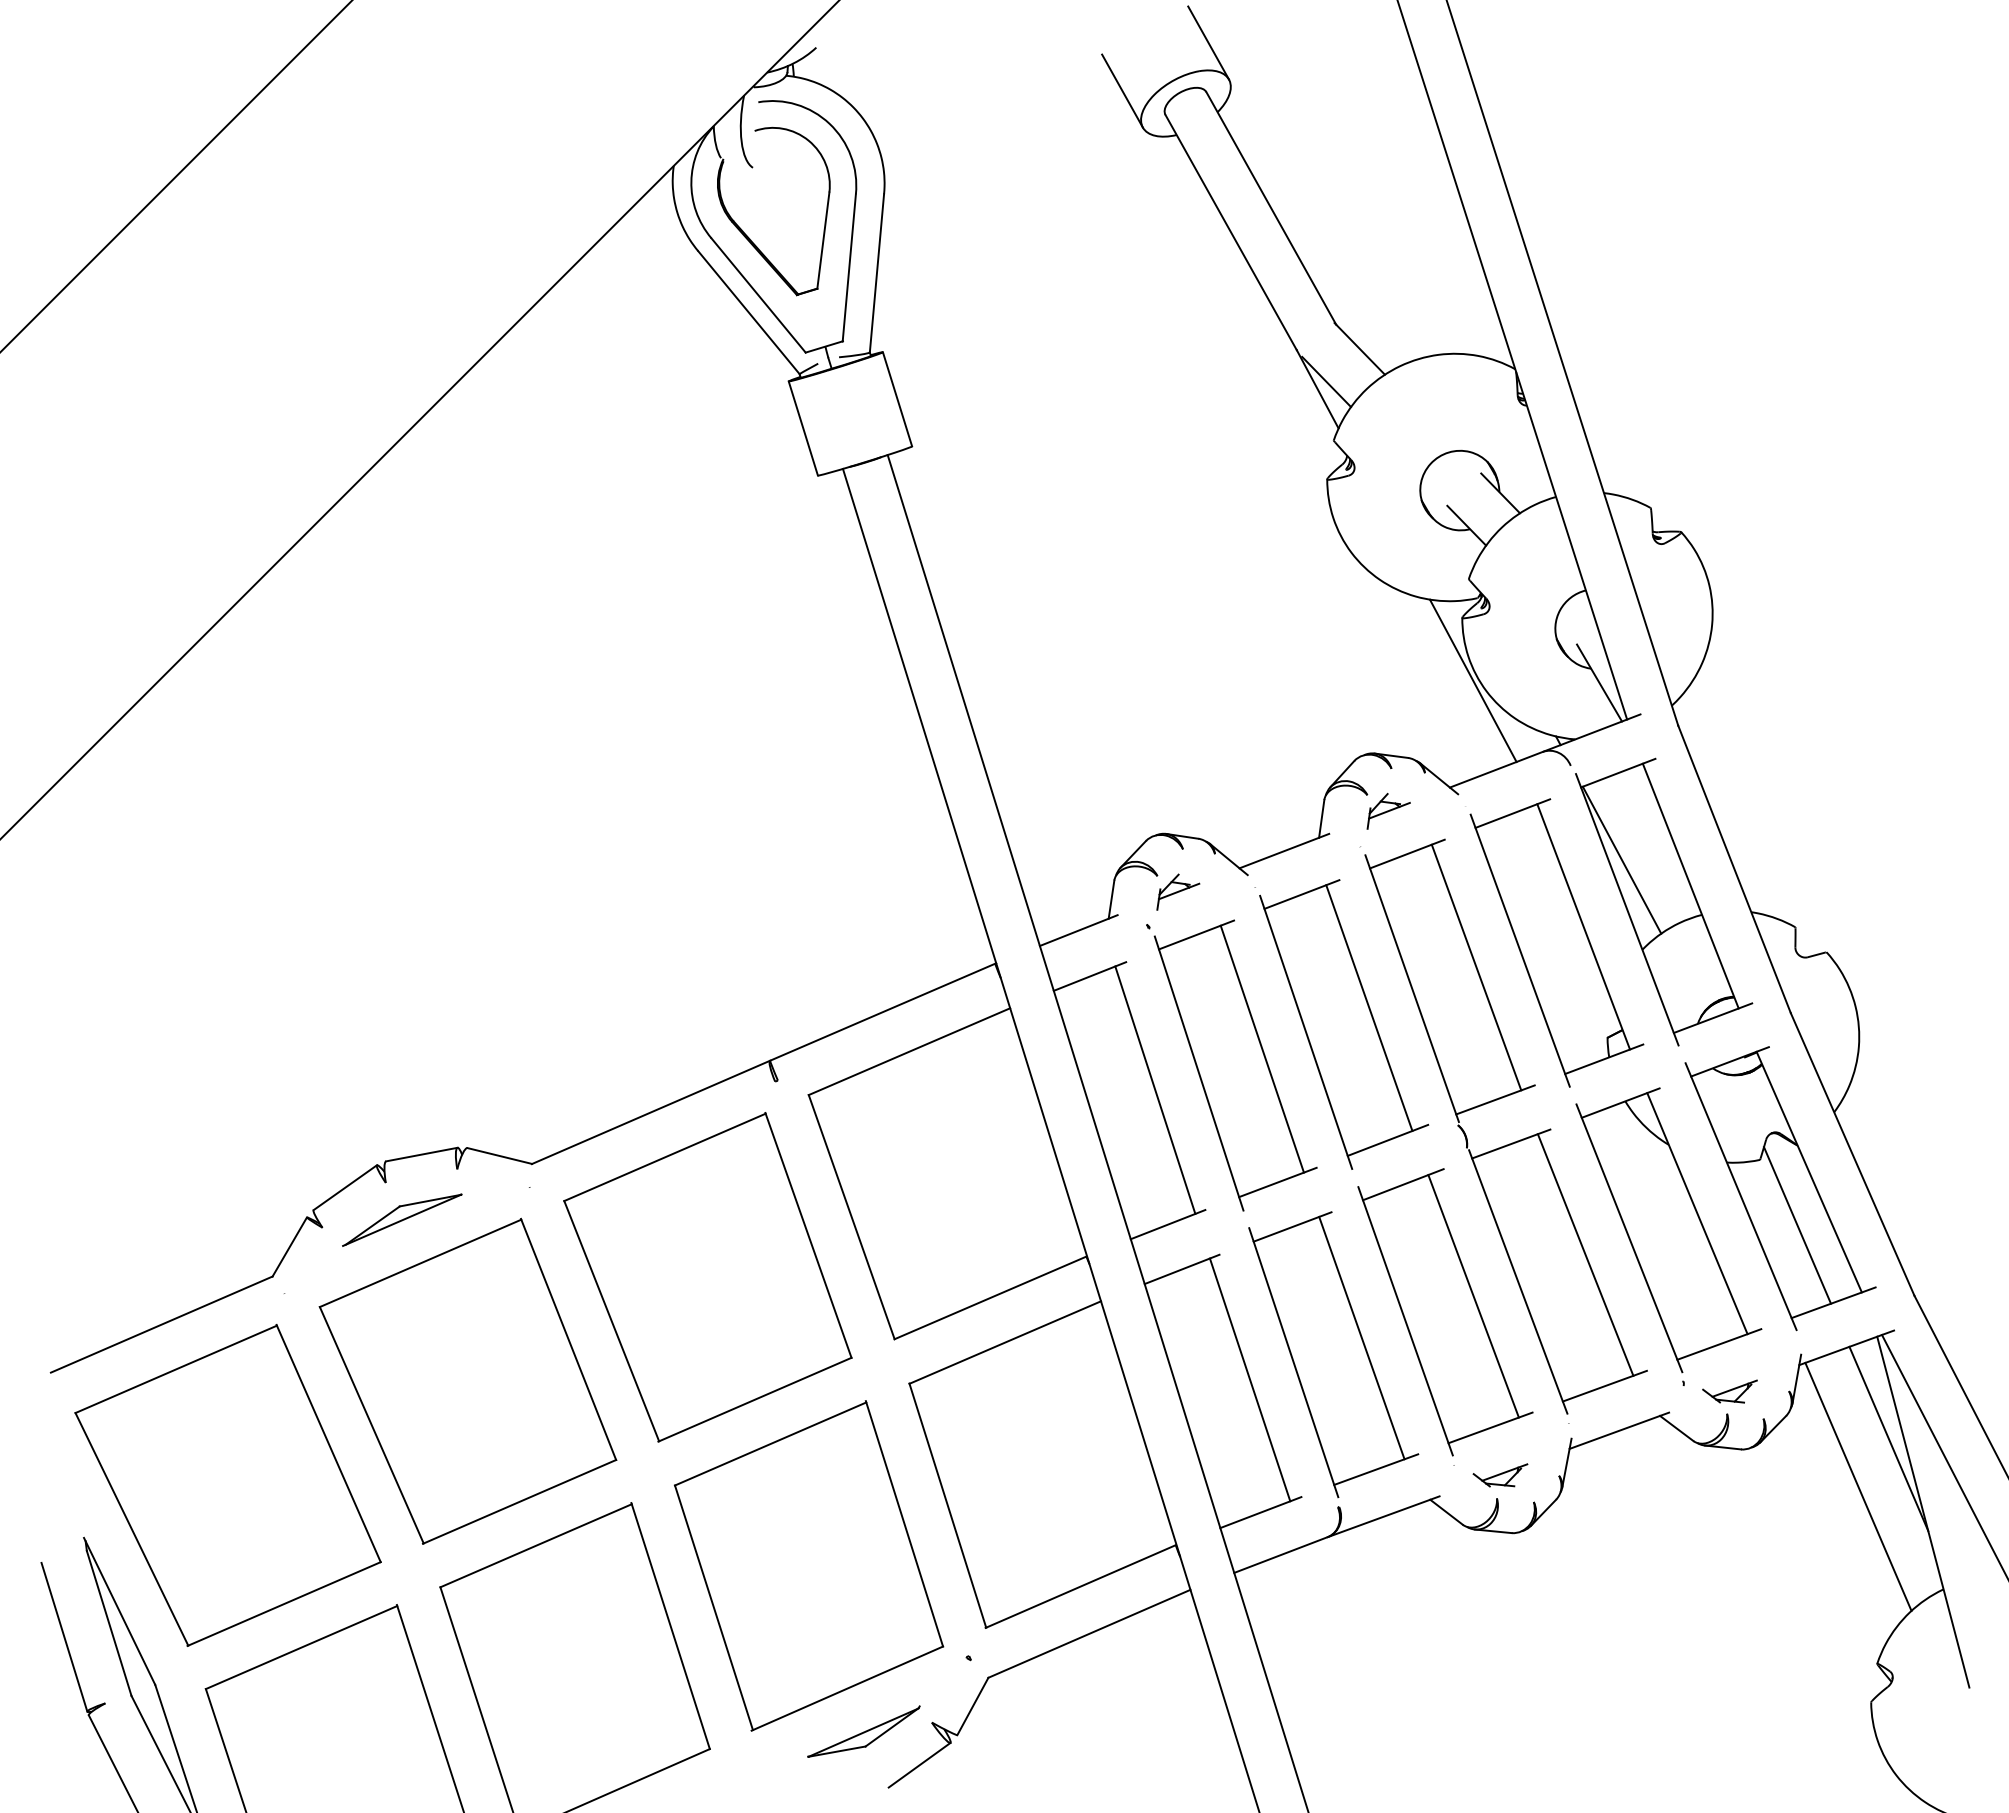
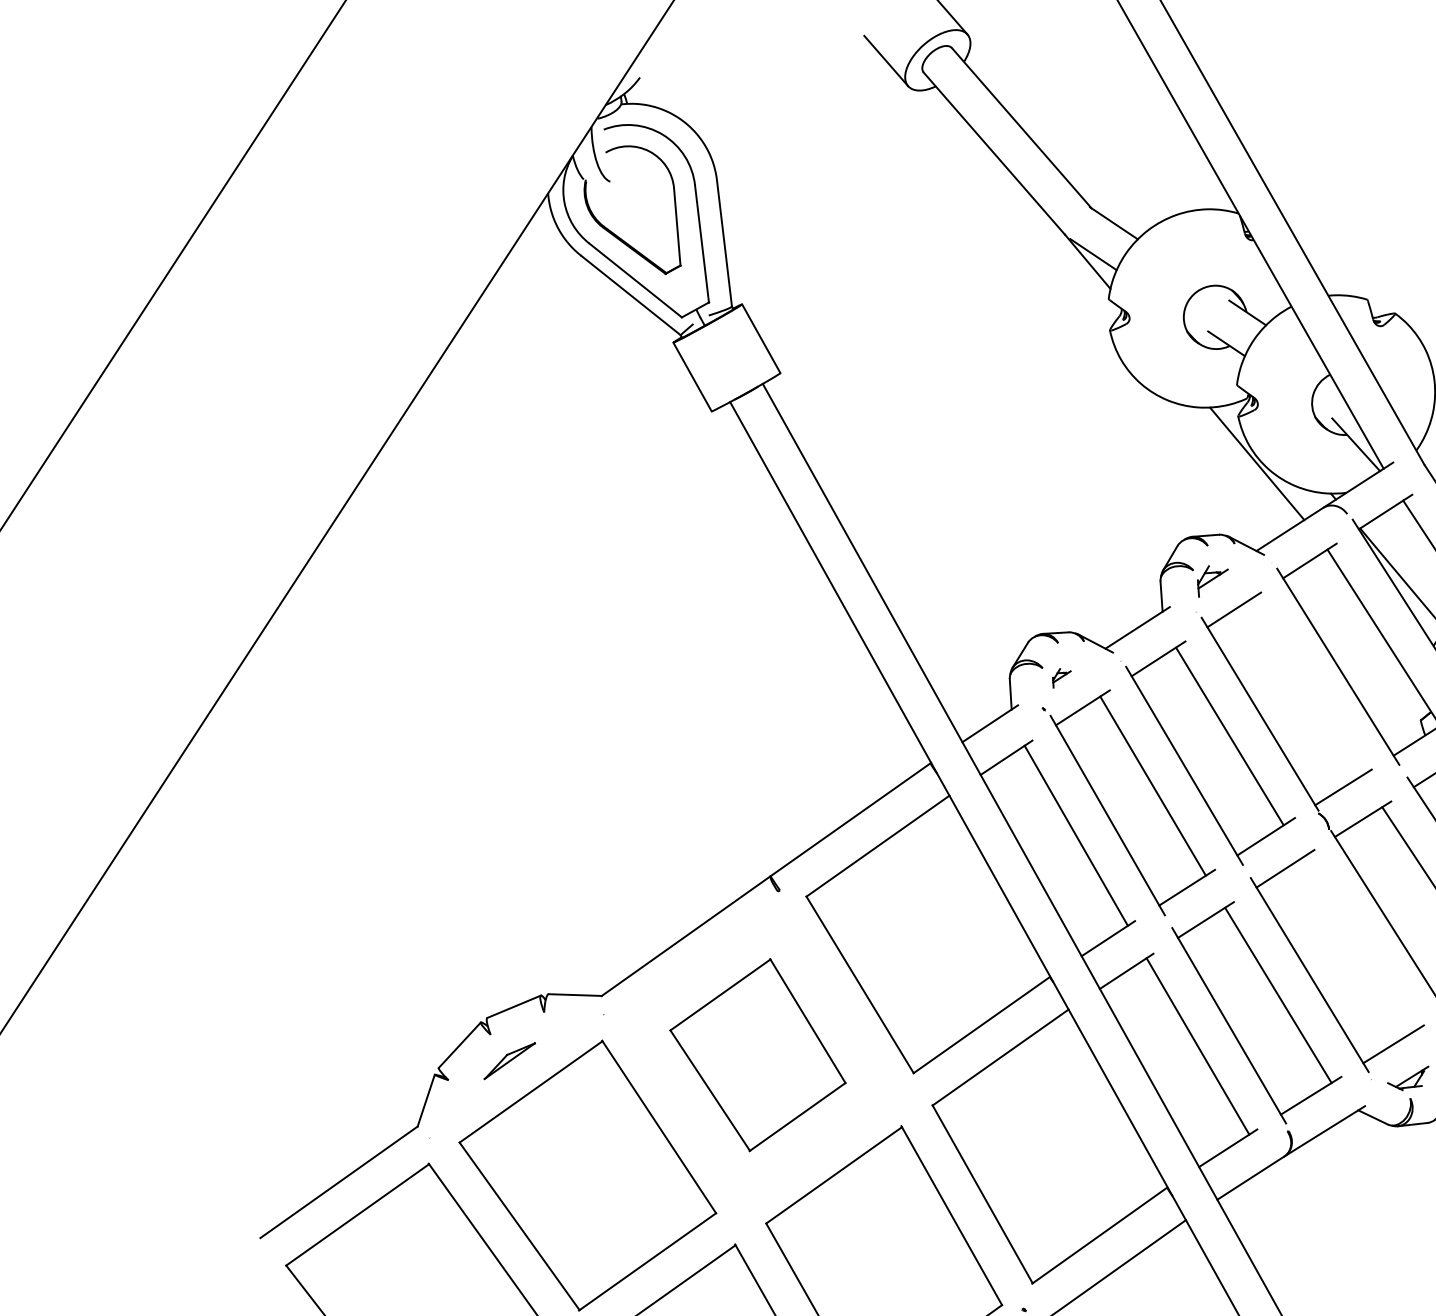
part: (1178, 891) -> (1061, 676), size x0.6
line: (1476, 967) -> (1306, 687), removed
part: (402, 1219) -> (509, 1060), size x0.6
part: (707, 1277) -> (757, 1055), size x0.7
line: (1473, 1296) -> (1358, 944), removed

